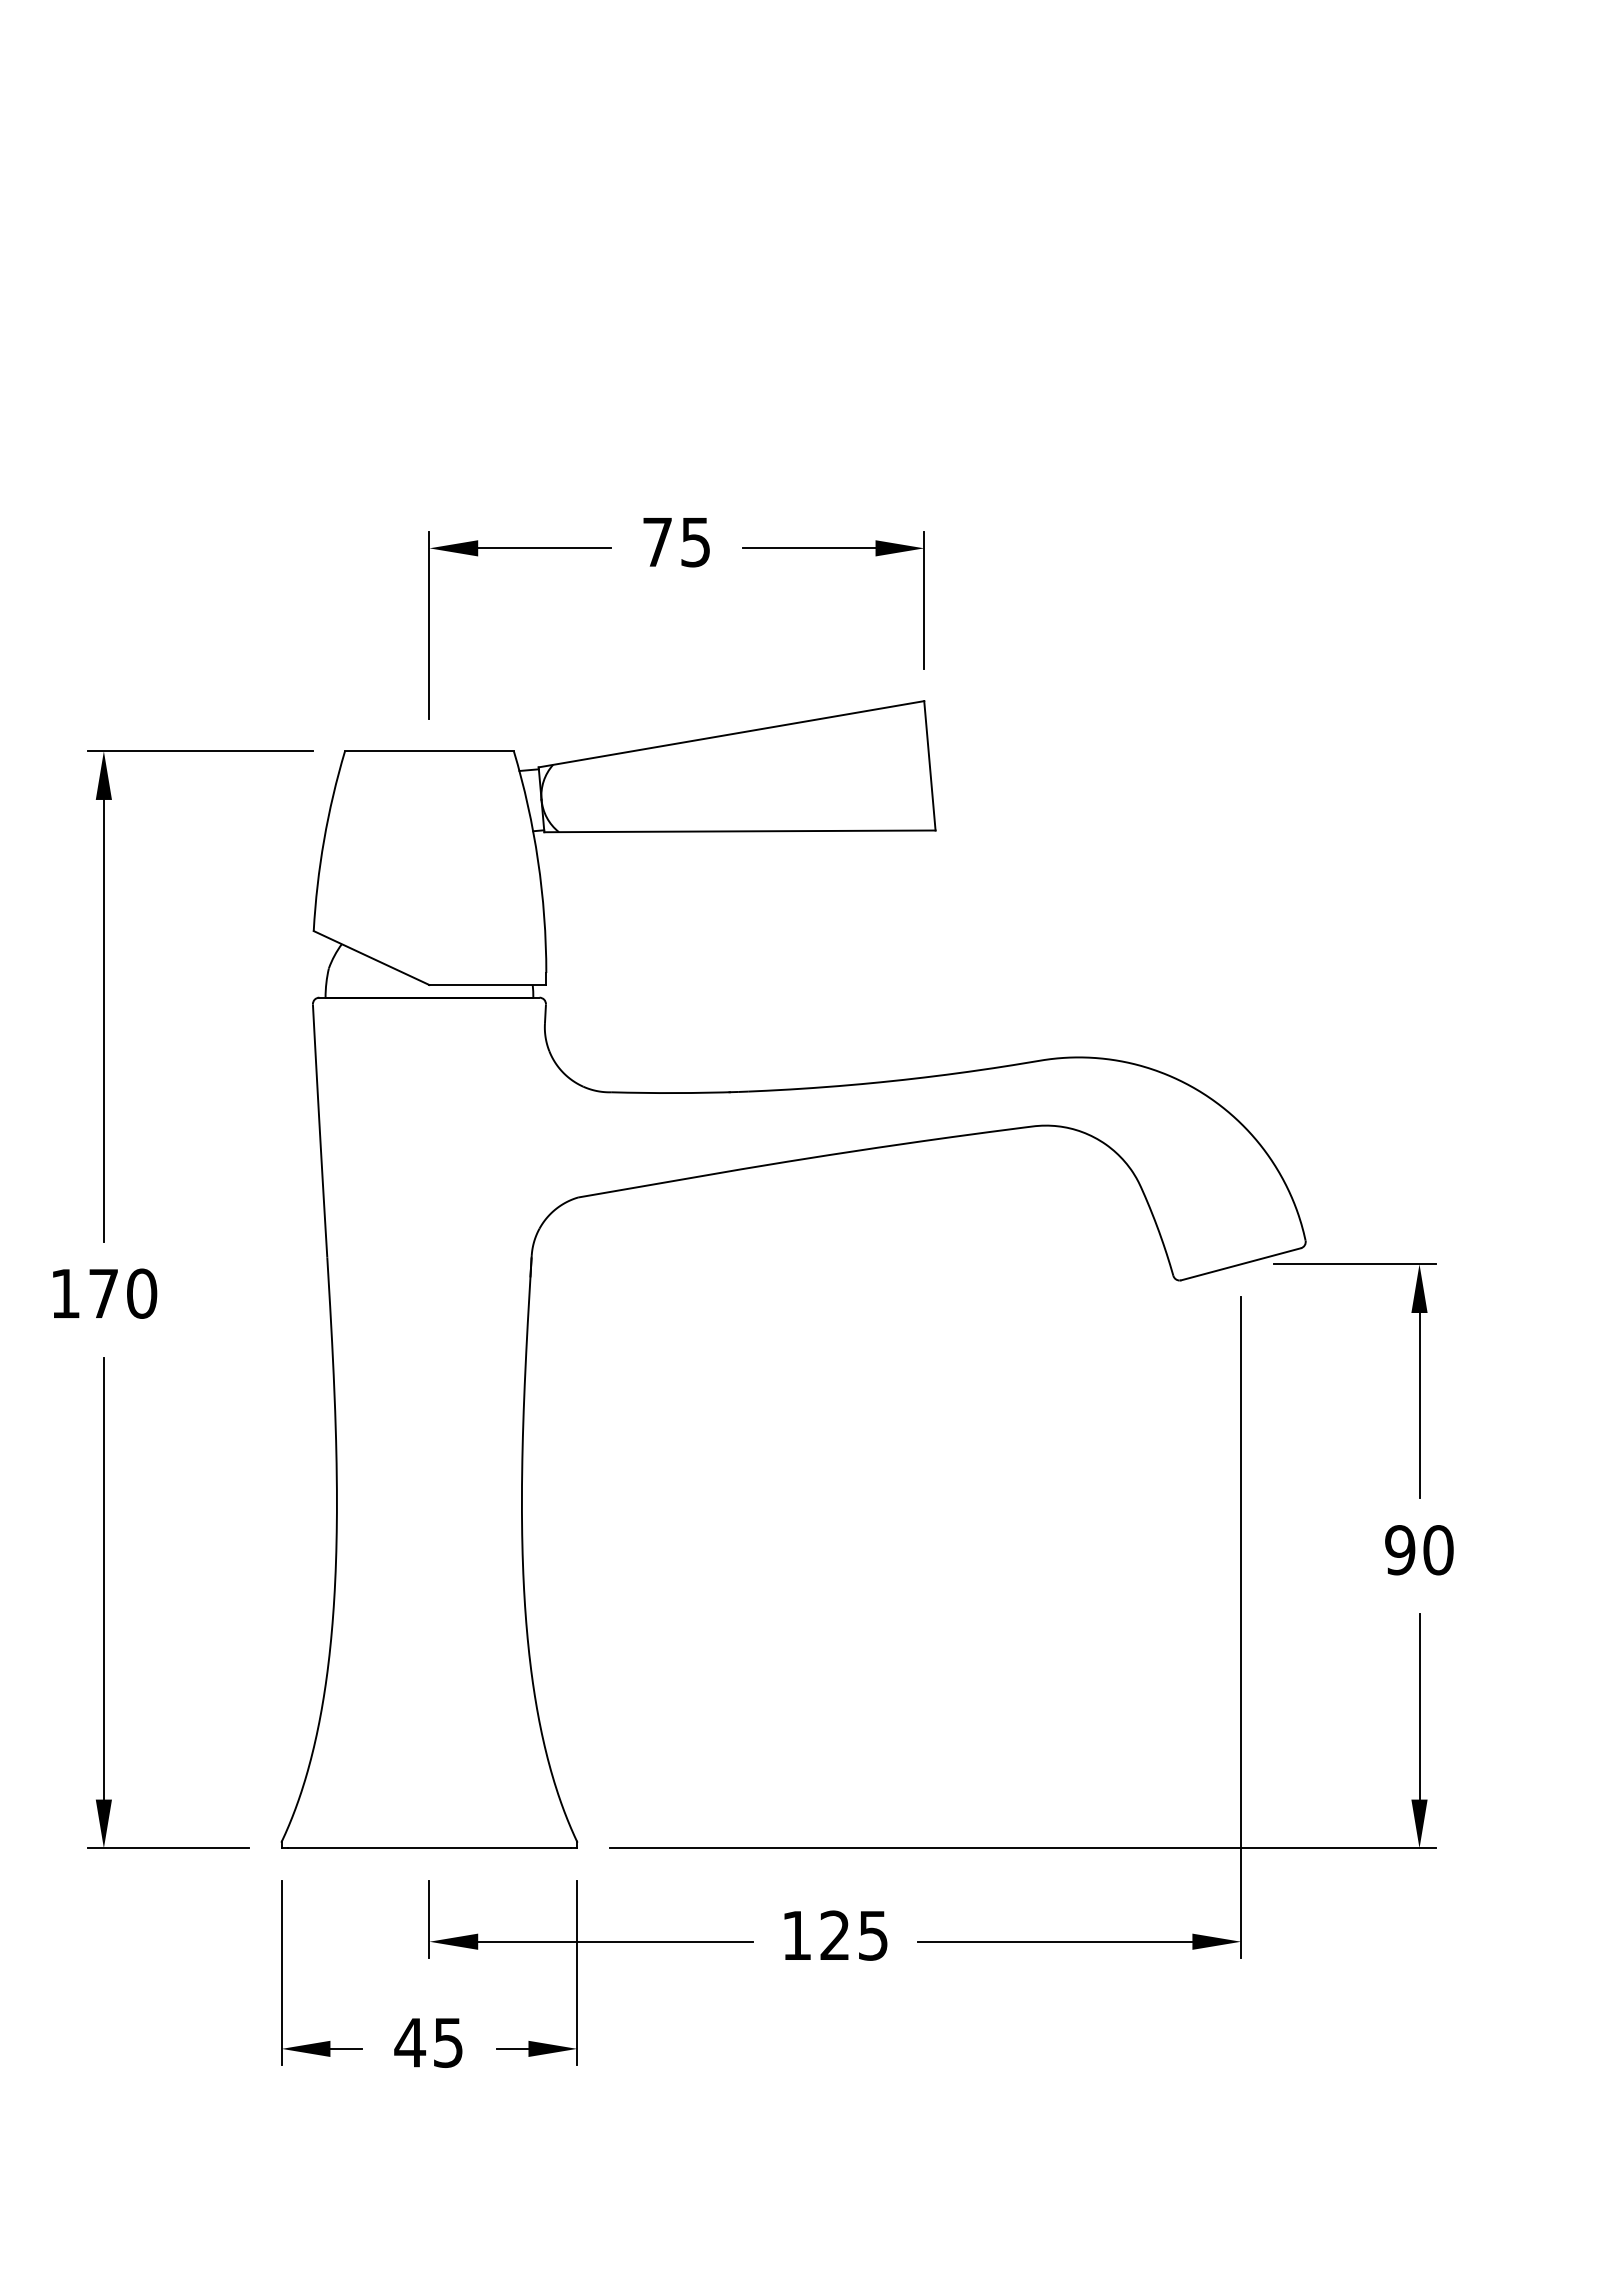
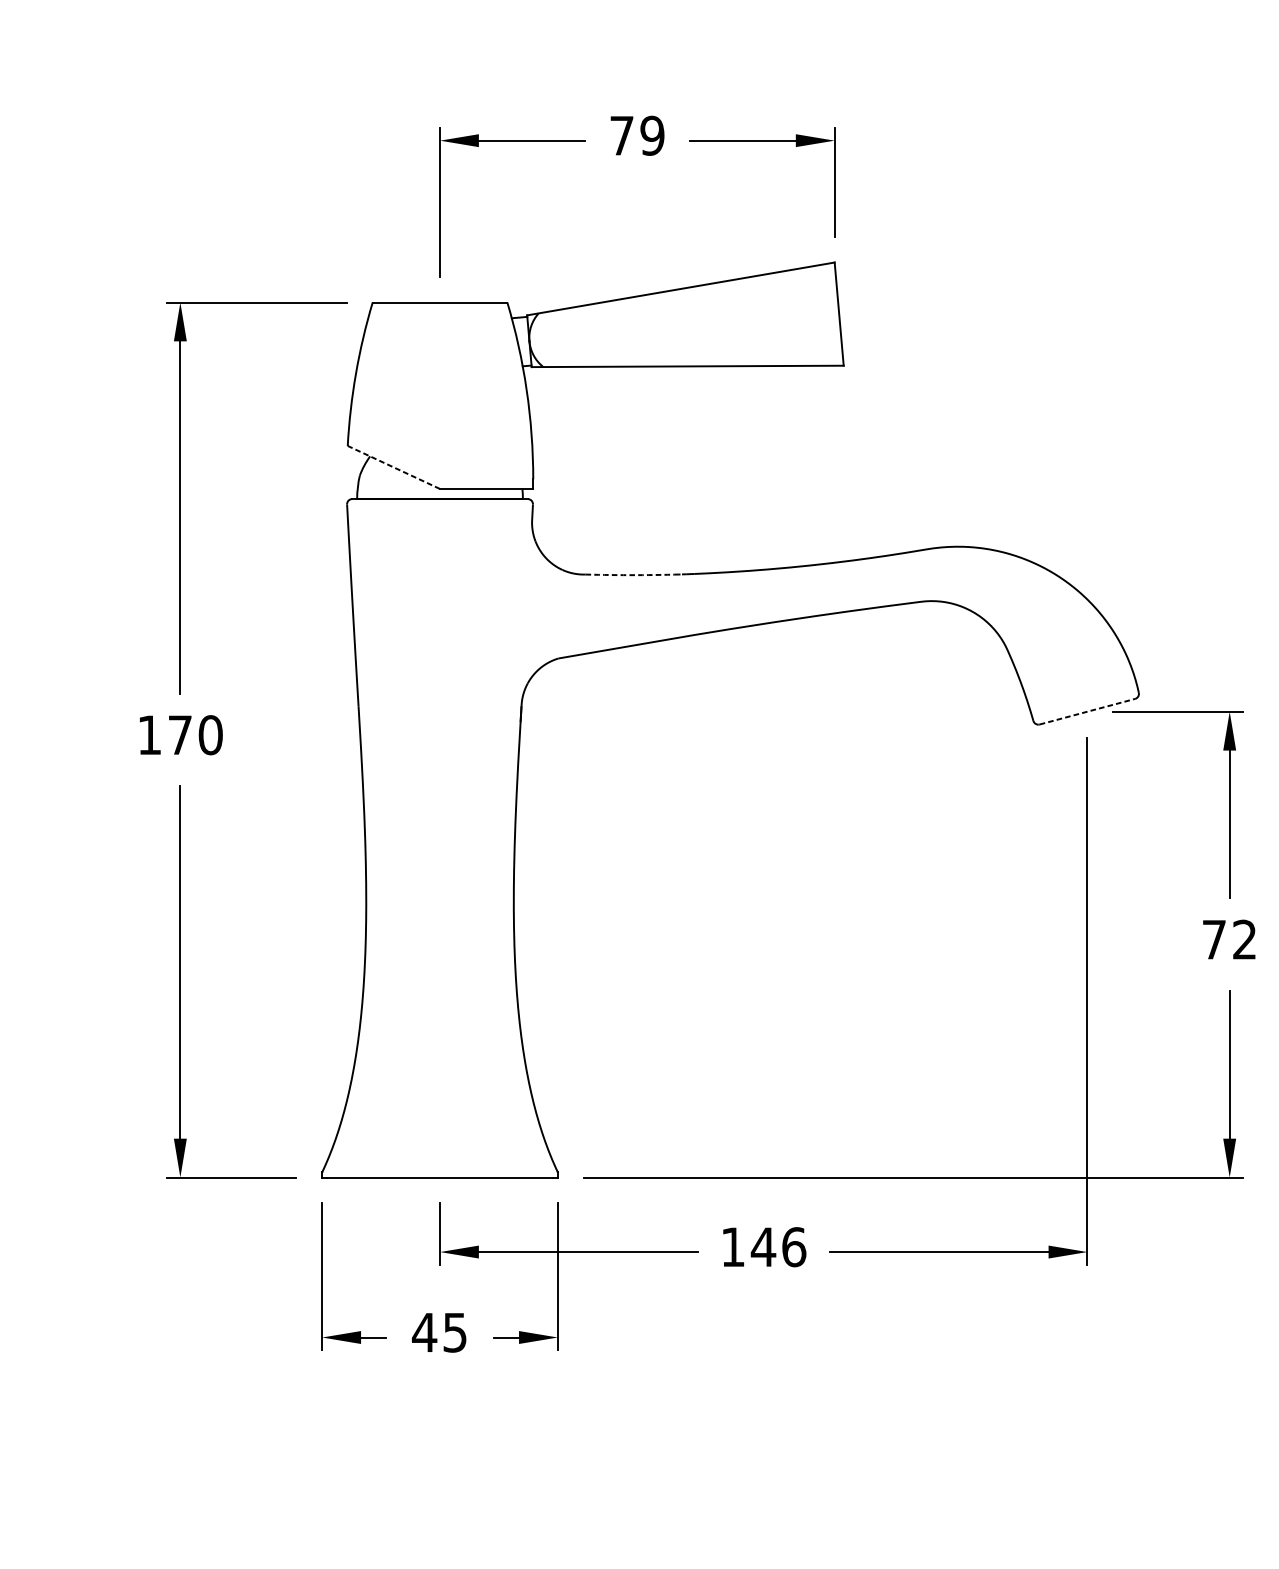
text: (695, 542) -> (652, 136), 75 -> 79
line: (371, 958) -> (393, 467), solid -> dashed
arc: (675, 1093) -> (636, 575), solid -> dashed
line: (1241, 1264) -> (1087, 711), solid -> dashed
text: (1419, 1550) -> (1229, 940), 90 -> 72
text: (853, 1935) -> (778, 1247), 125 -> 146

